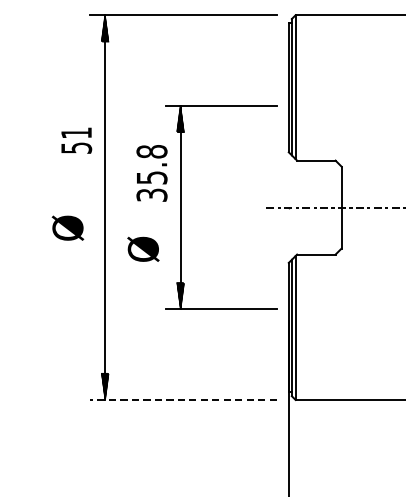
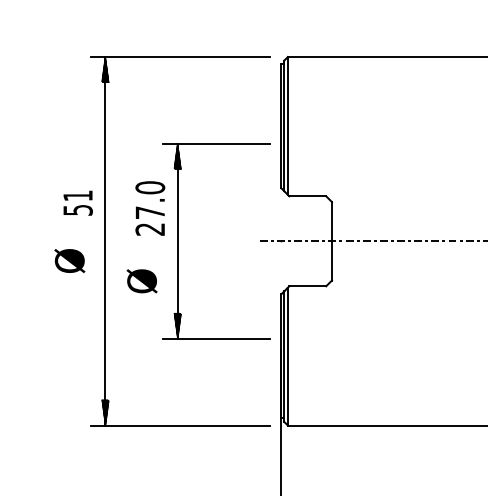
text: (75, 139) -> (77, 202), moved
text: (152, 173) -> (150, 208), 35.8 -> 27.0
line: (182, 399) -> (179, 425), dashed -> solid

